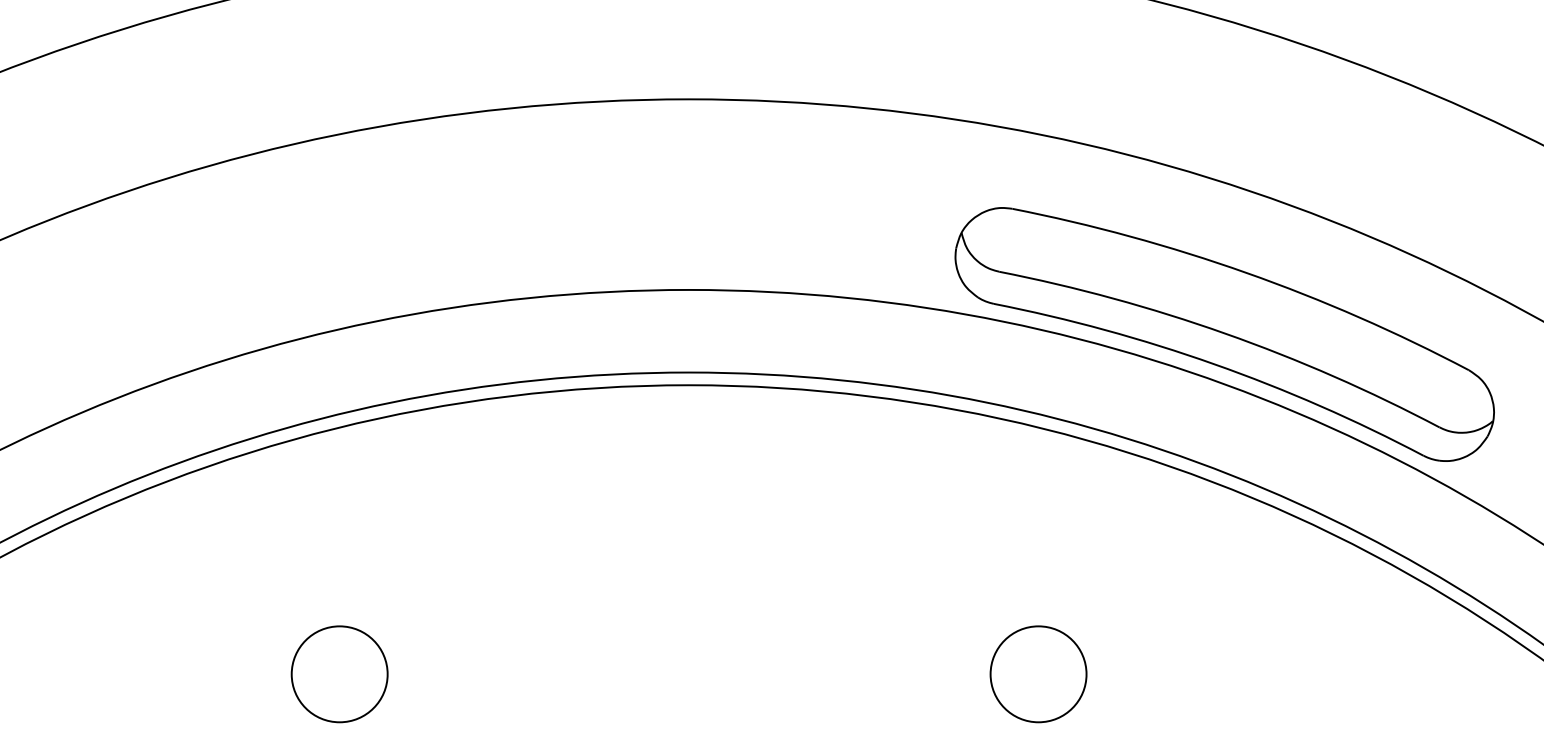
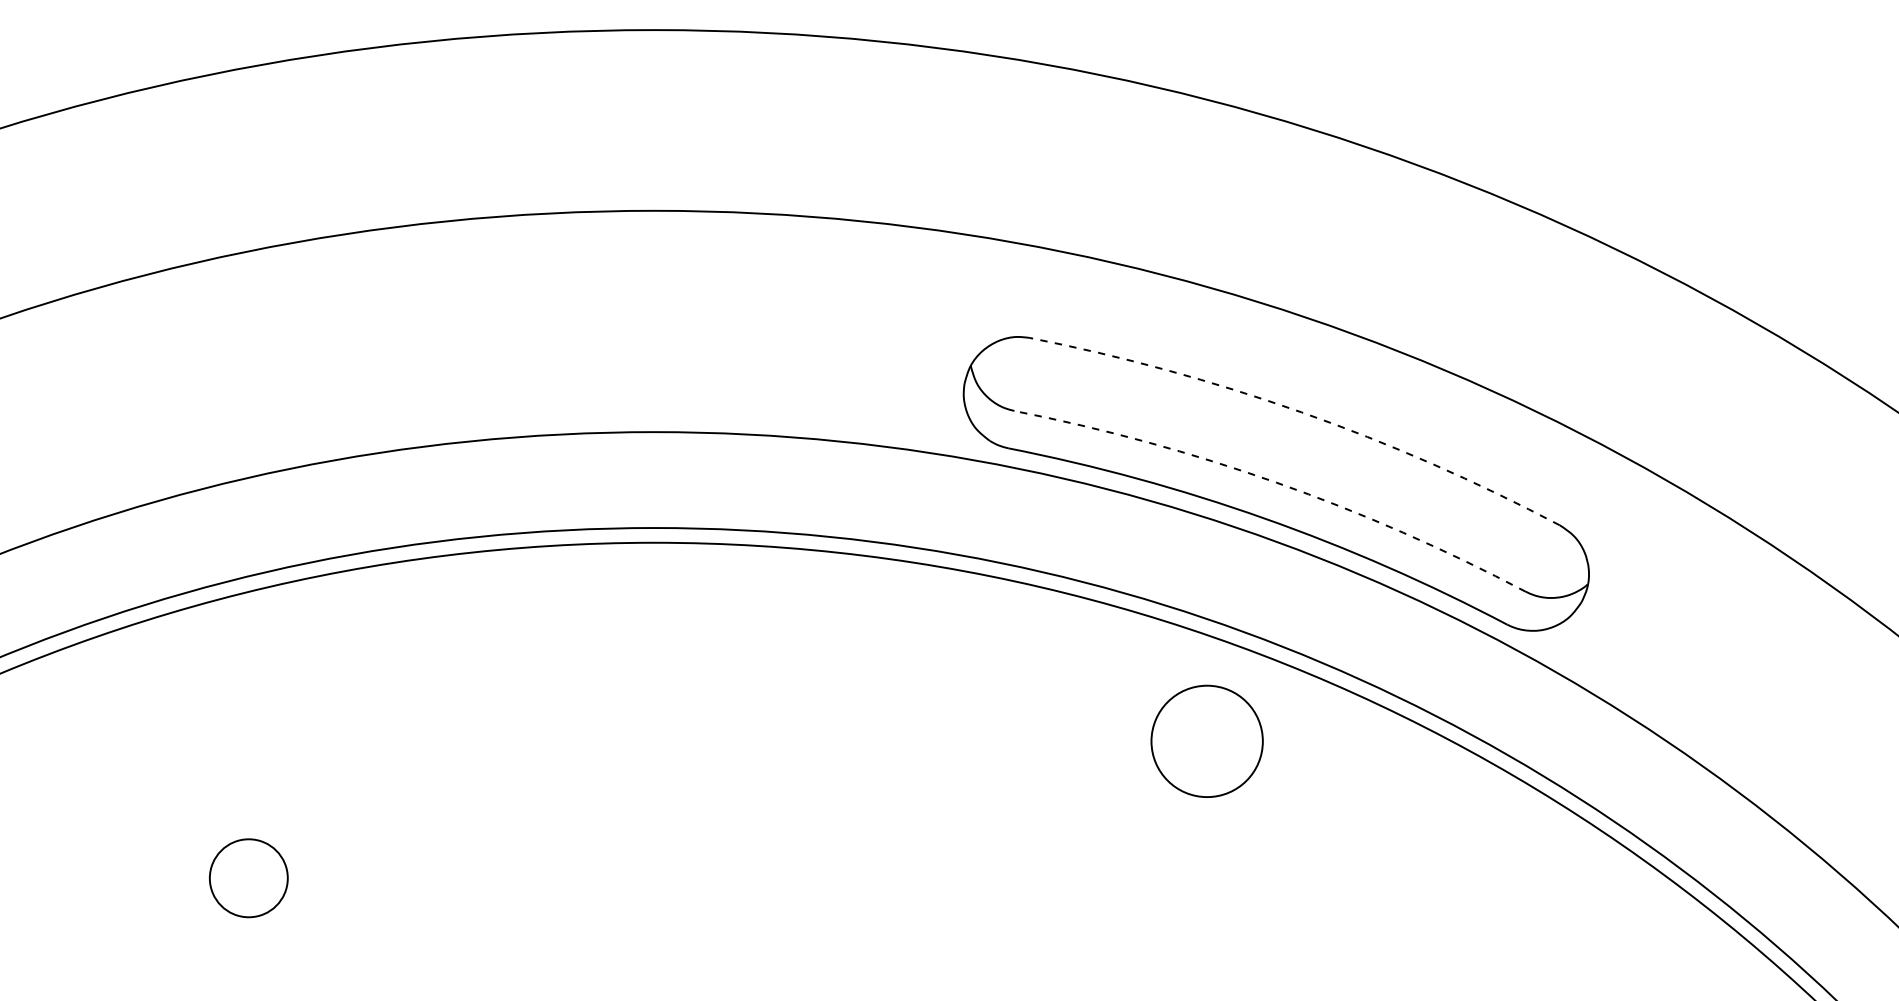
arc: (1246, 273) -> (1301, 412), solid -> dashed
arc: (1224, 333) -> (1276, 482), solid -> dashed
circle: (339, 673) -> (248, 877), size x0.7
circle: (1037, 673) -> (1206, 740), moved

